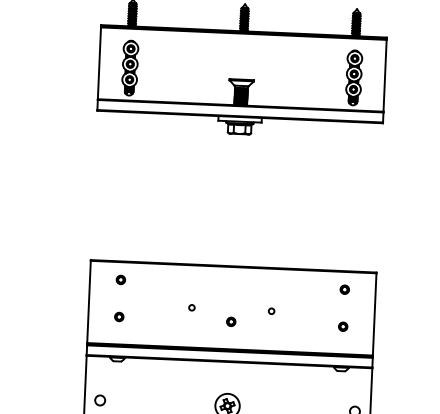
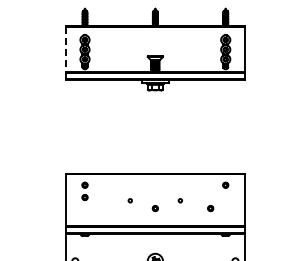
line: (99, 62) -> (65, 49), solid -> dashed
part: (118, 316) -> (84, 197), moved
part: (342, 326) -> (210, 208), moved

